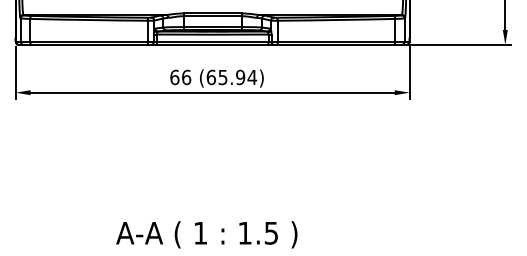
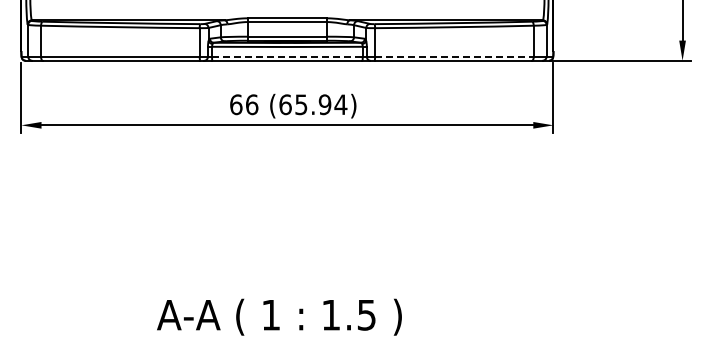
line: (212, 41) -> (287, 56), solid -> dashed
line: (336, 41) -> (454, 56), solid -> dashed

